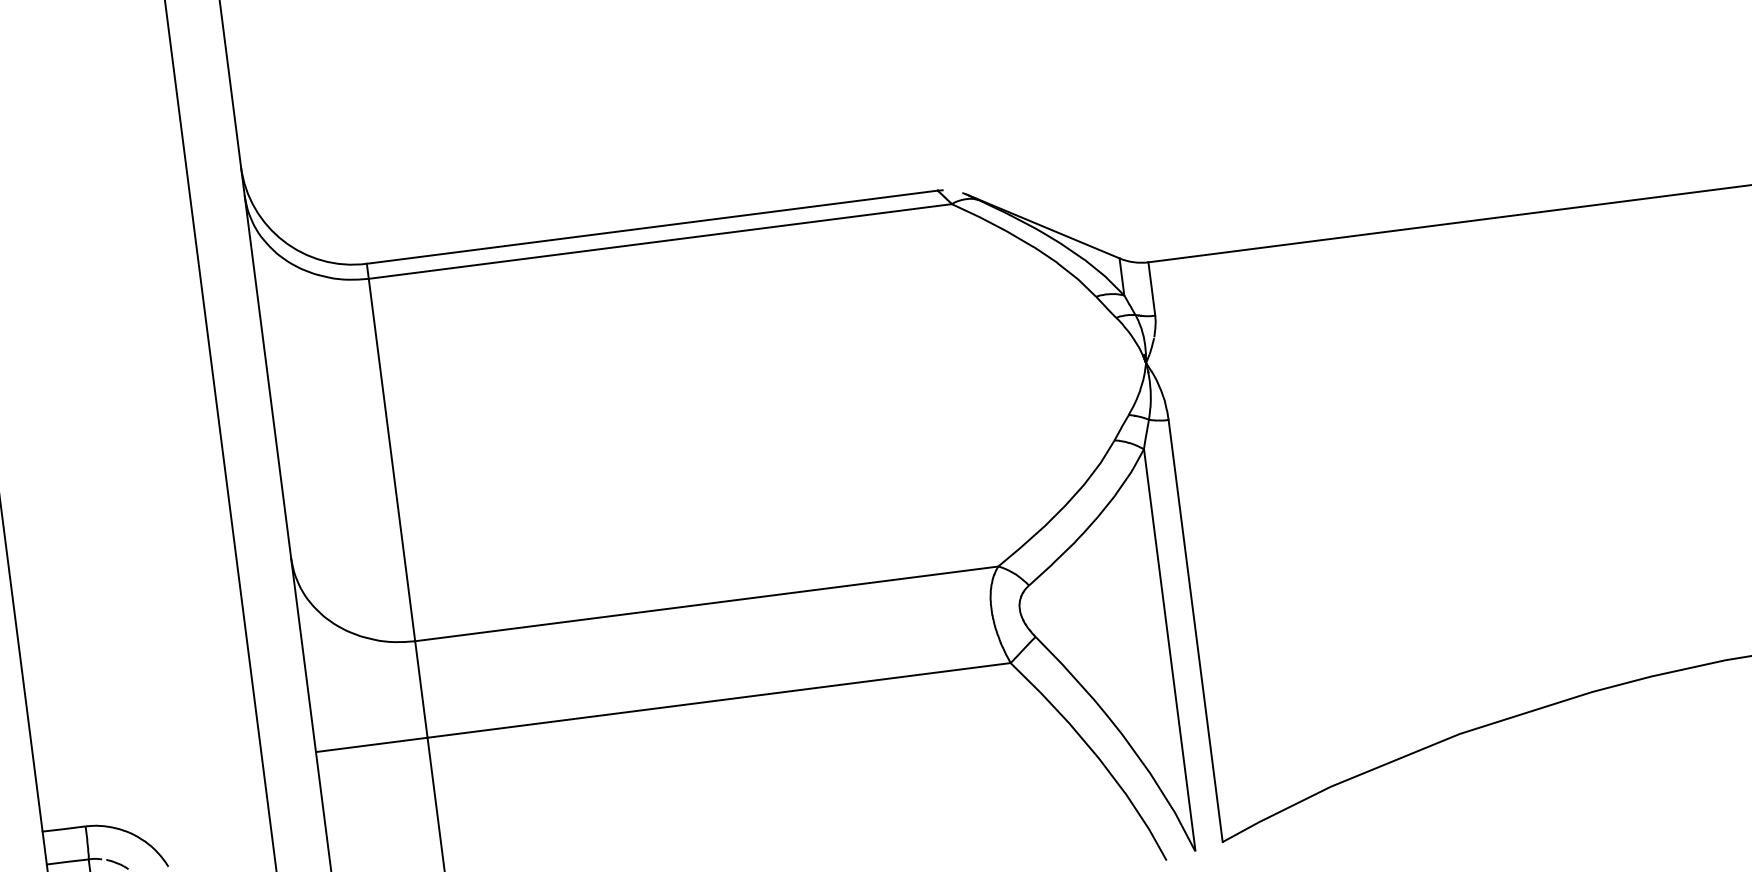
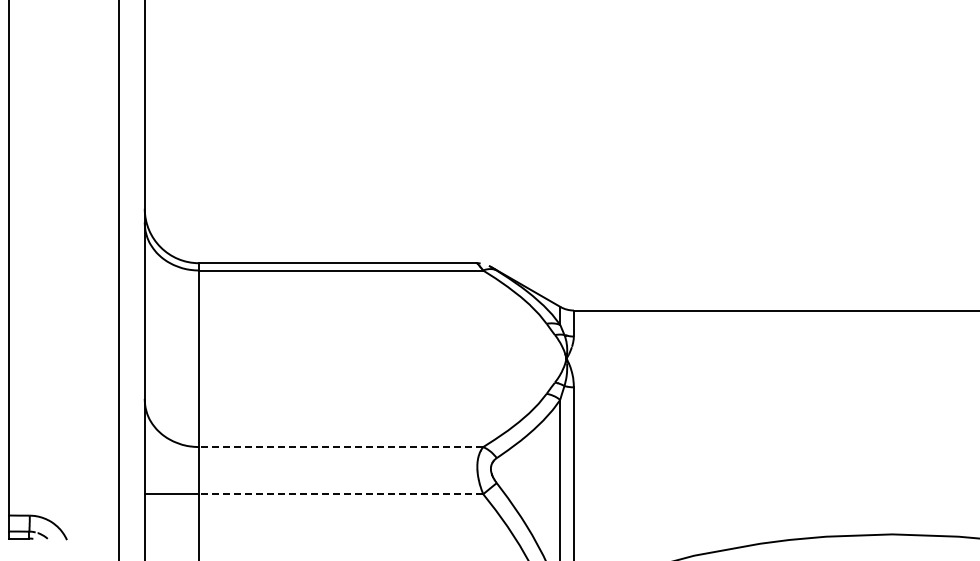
line: (705, 604) -> (340, 447), solid -> dashed
line: (717, 701) -> (340, 494), solid -> dashed

